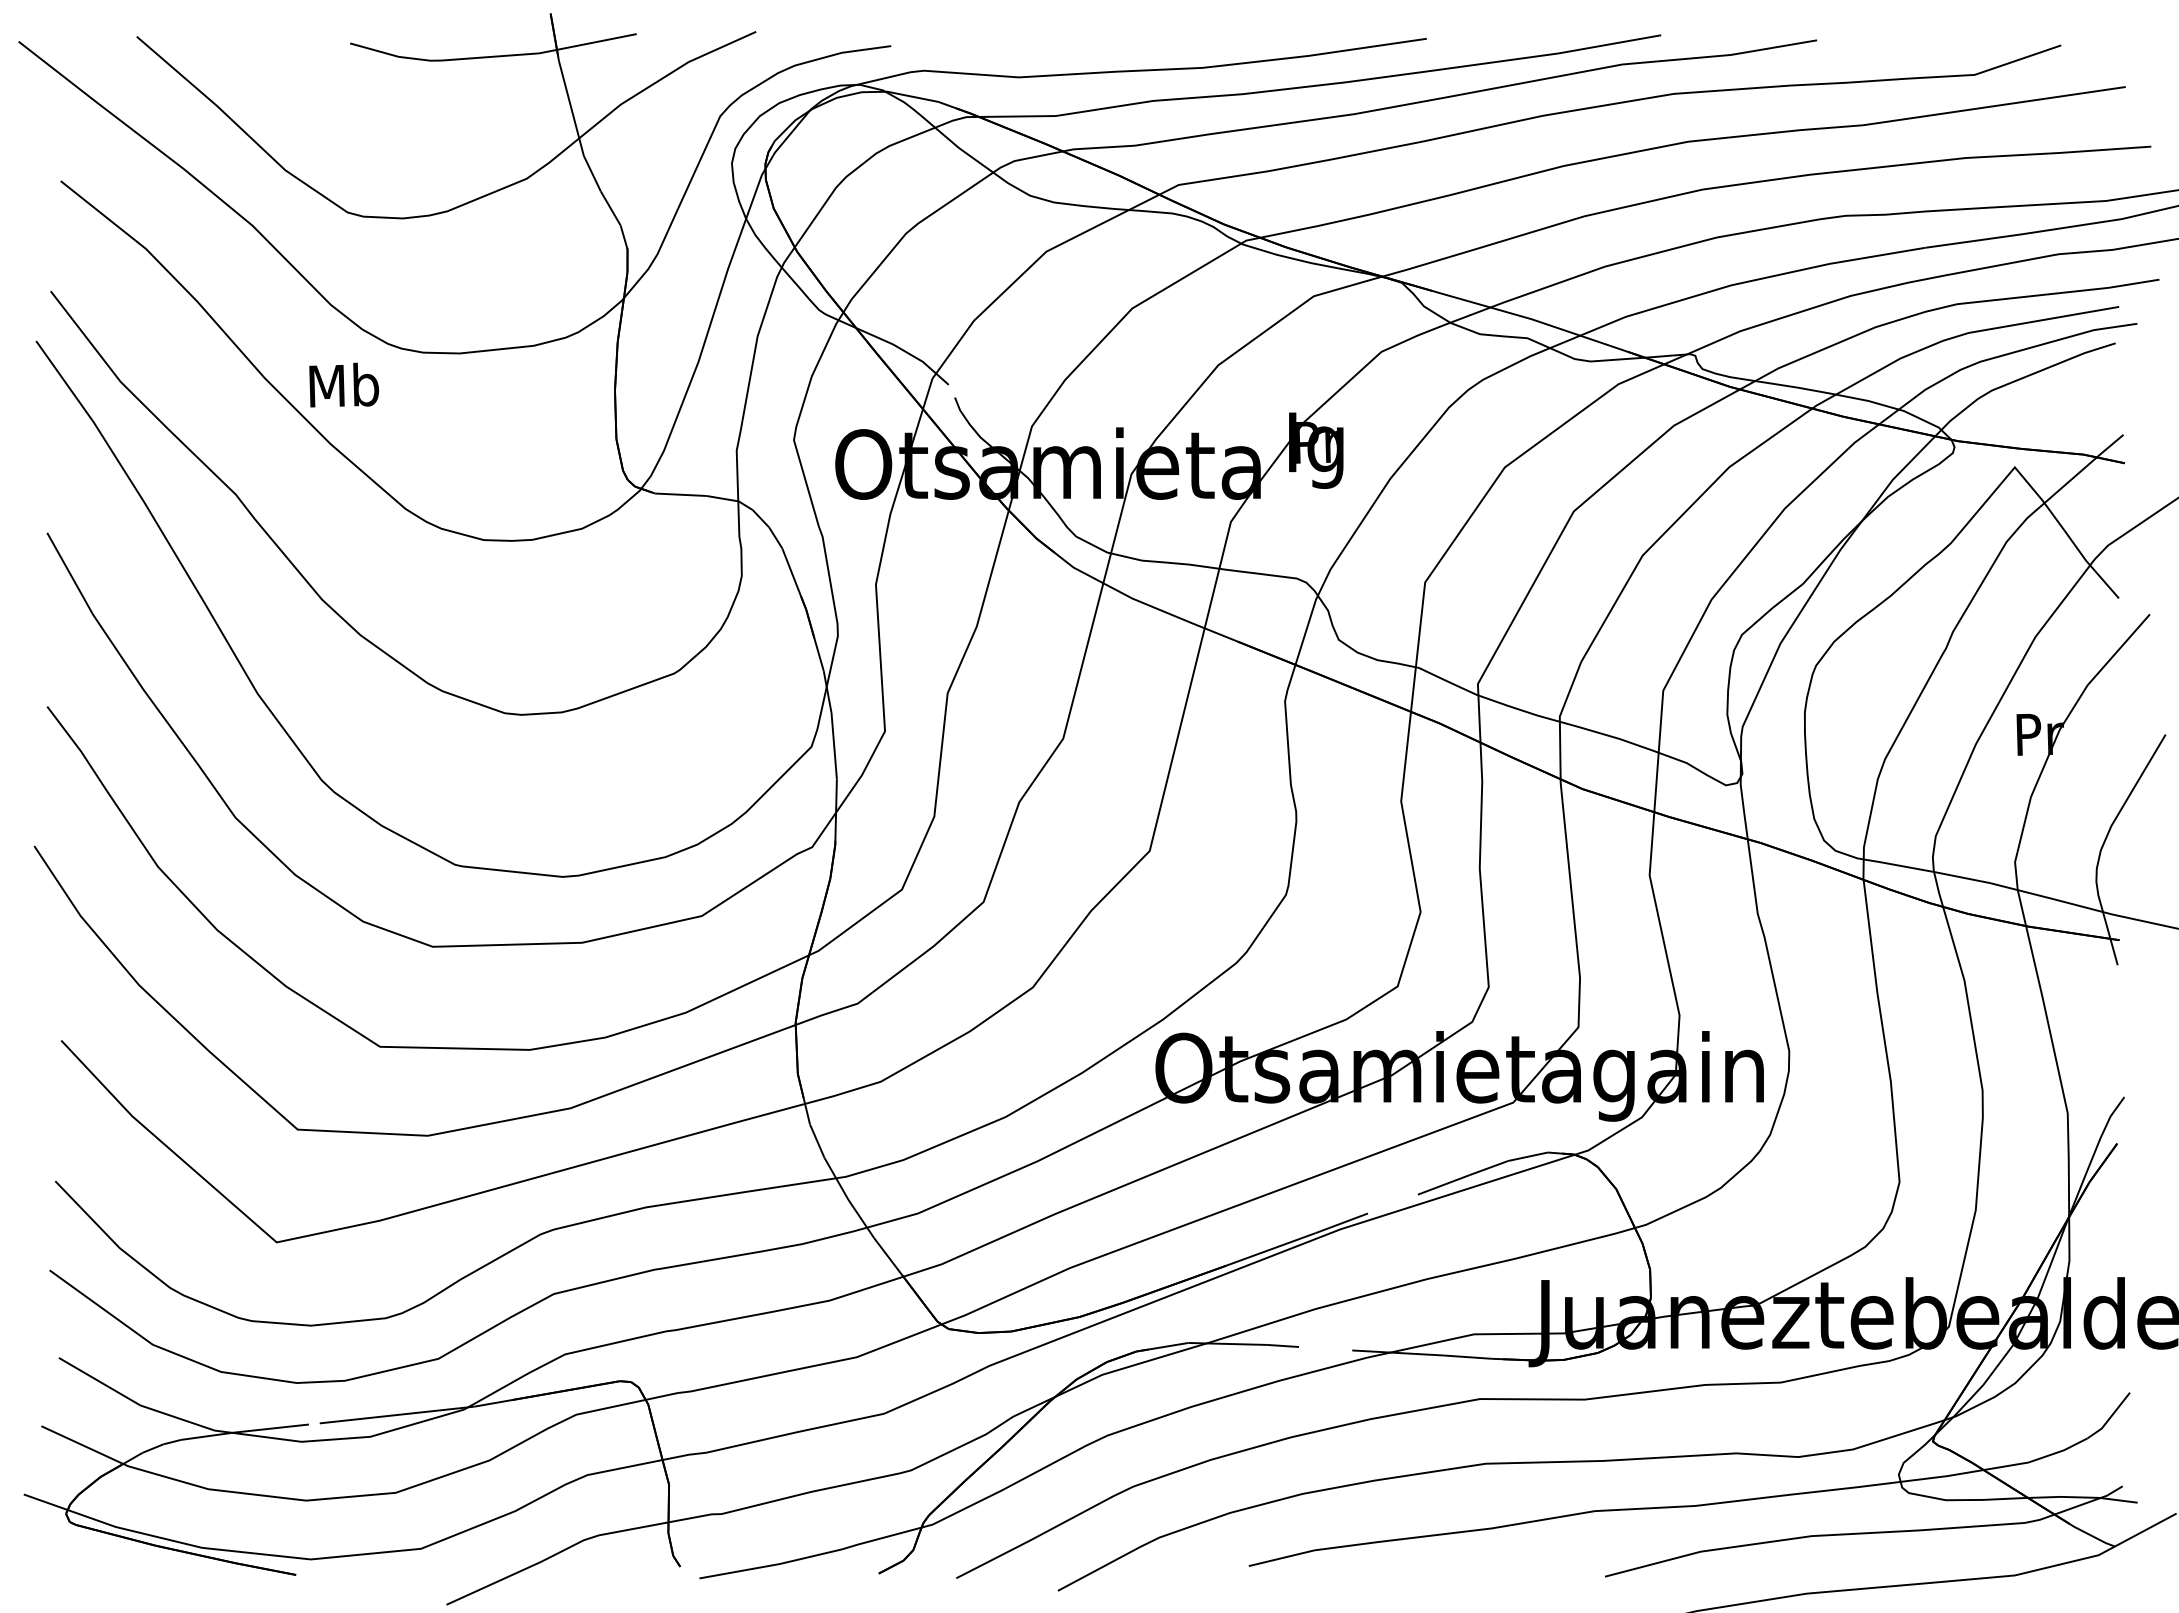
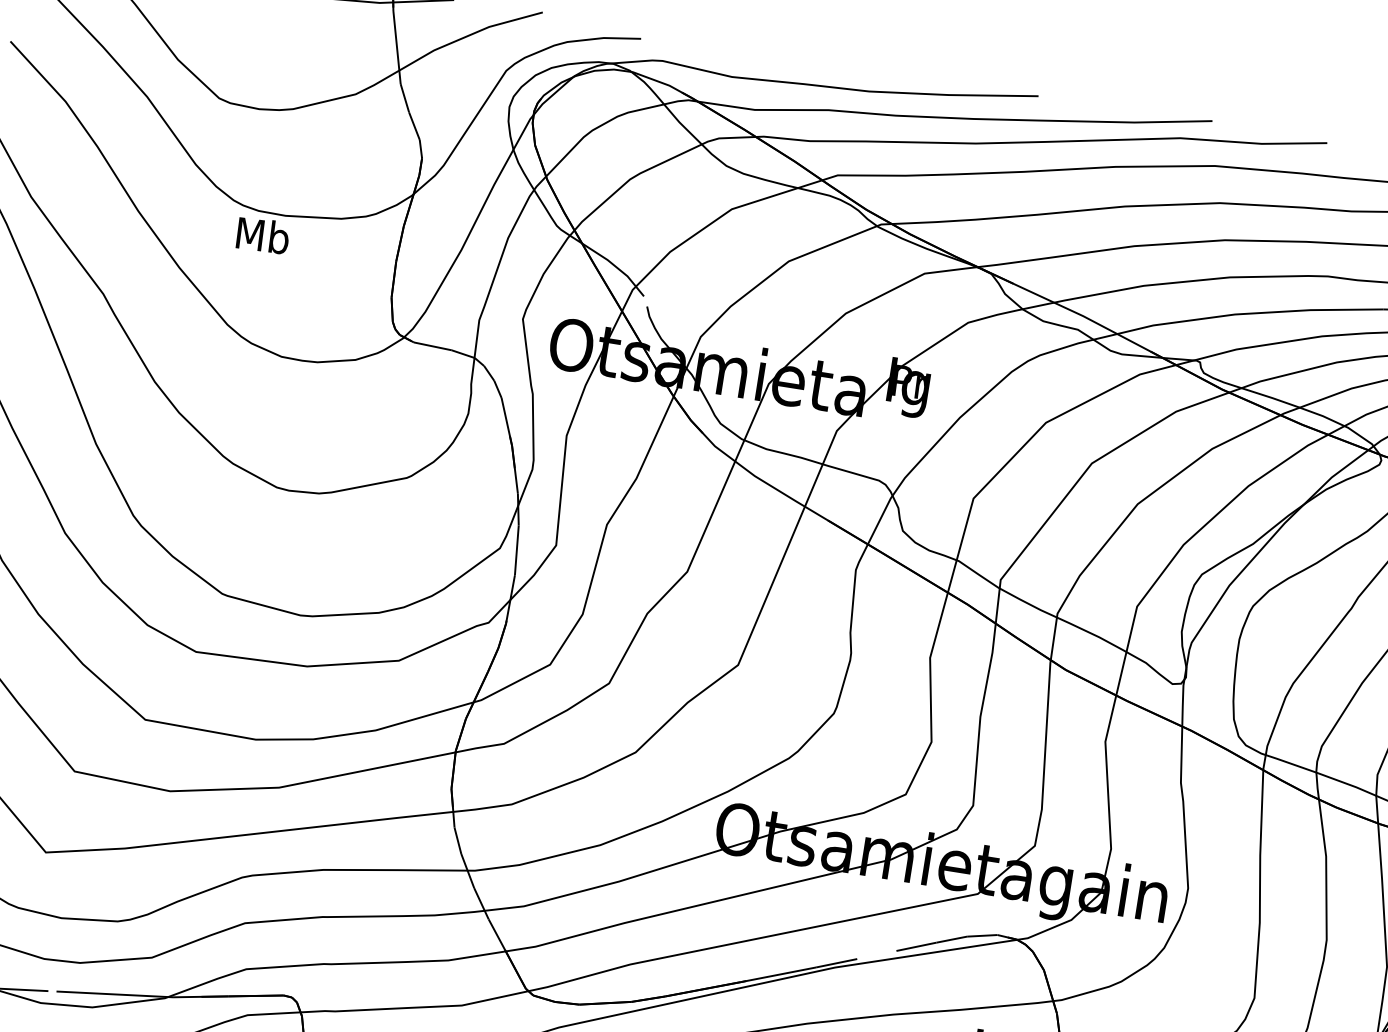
text: (344, 384) -> (263, 235), moved

